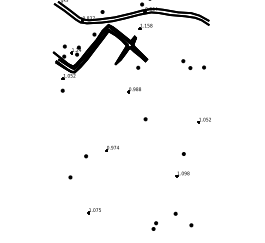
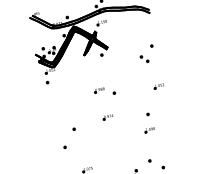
part: (186, 64) -> (144, 59), moved
part: (133, 90) -> (98, 90), moved
part: (111, 148) -> (107, 117), moved

